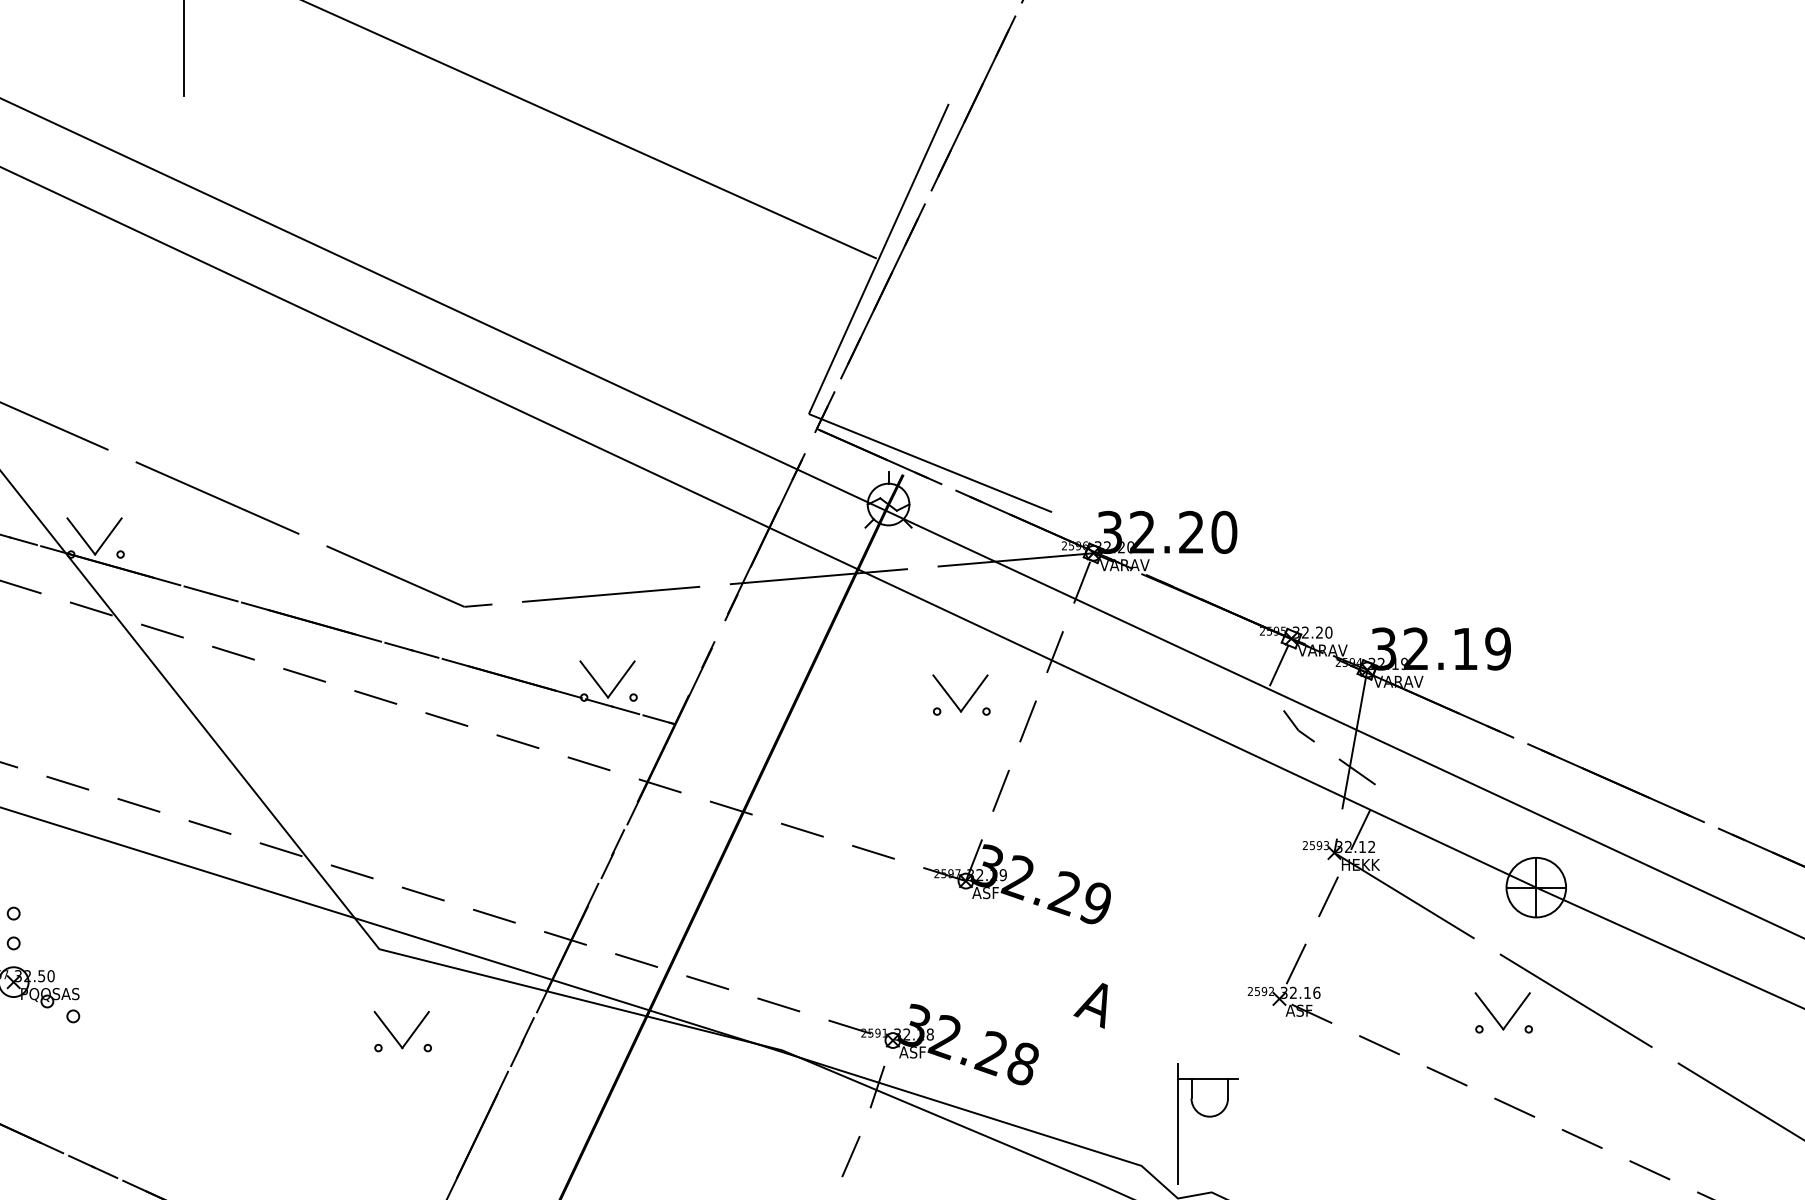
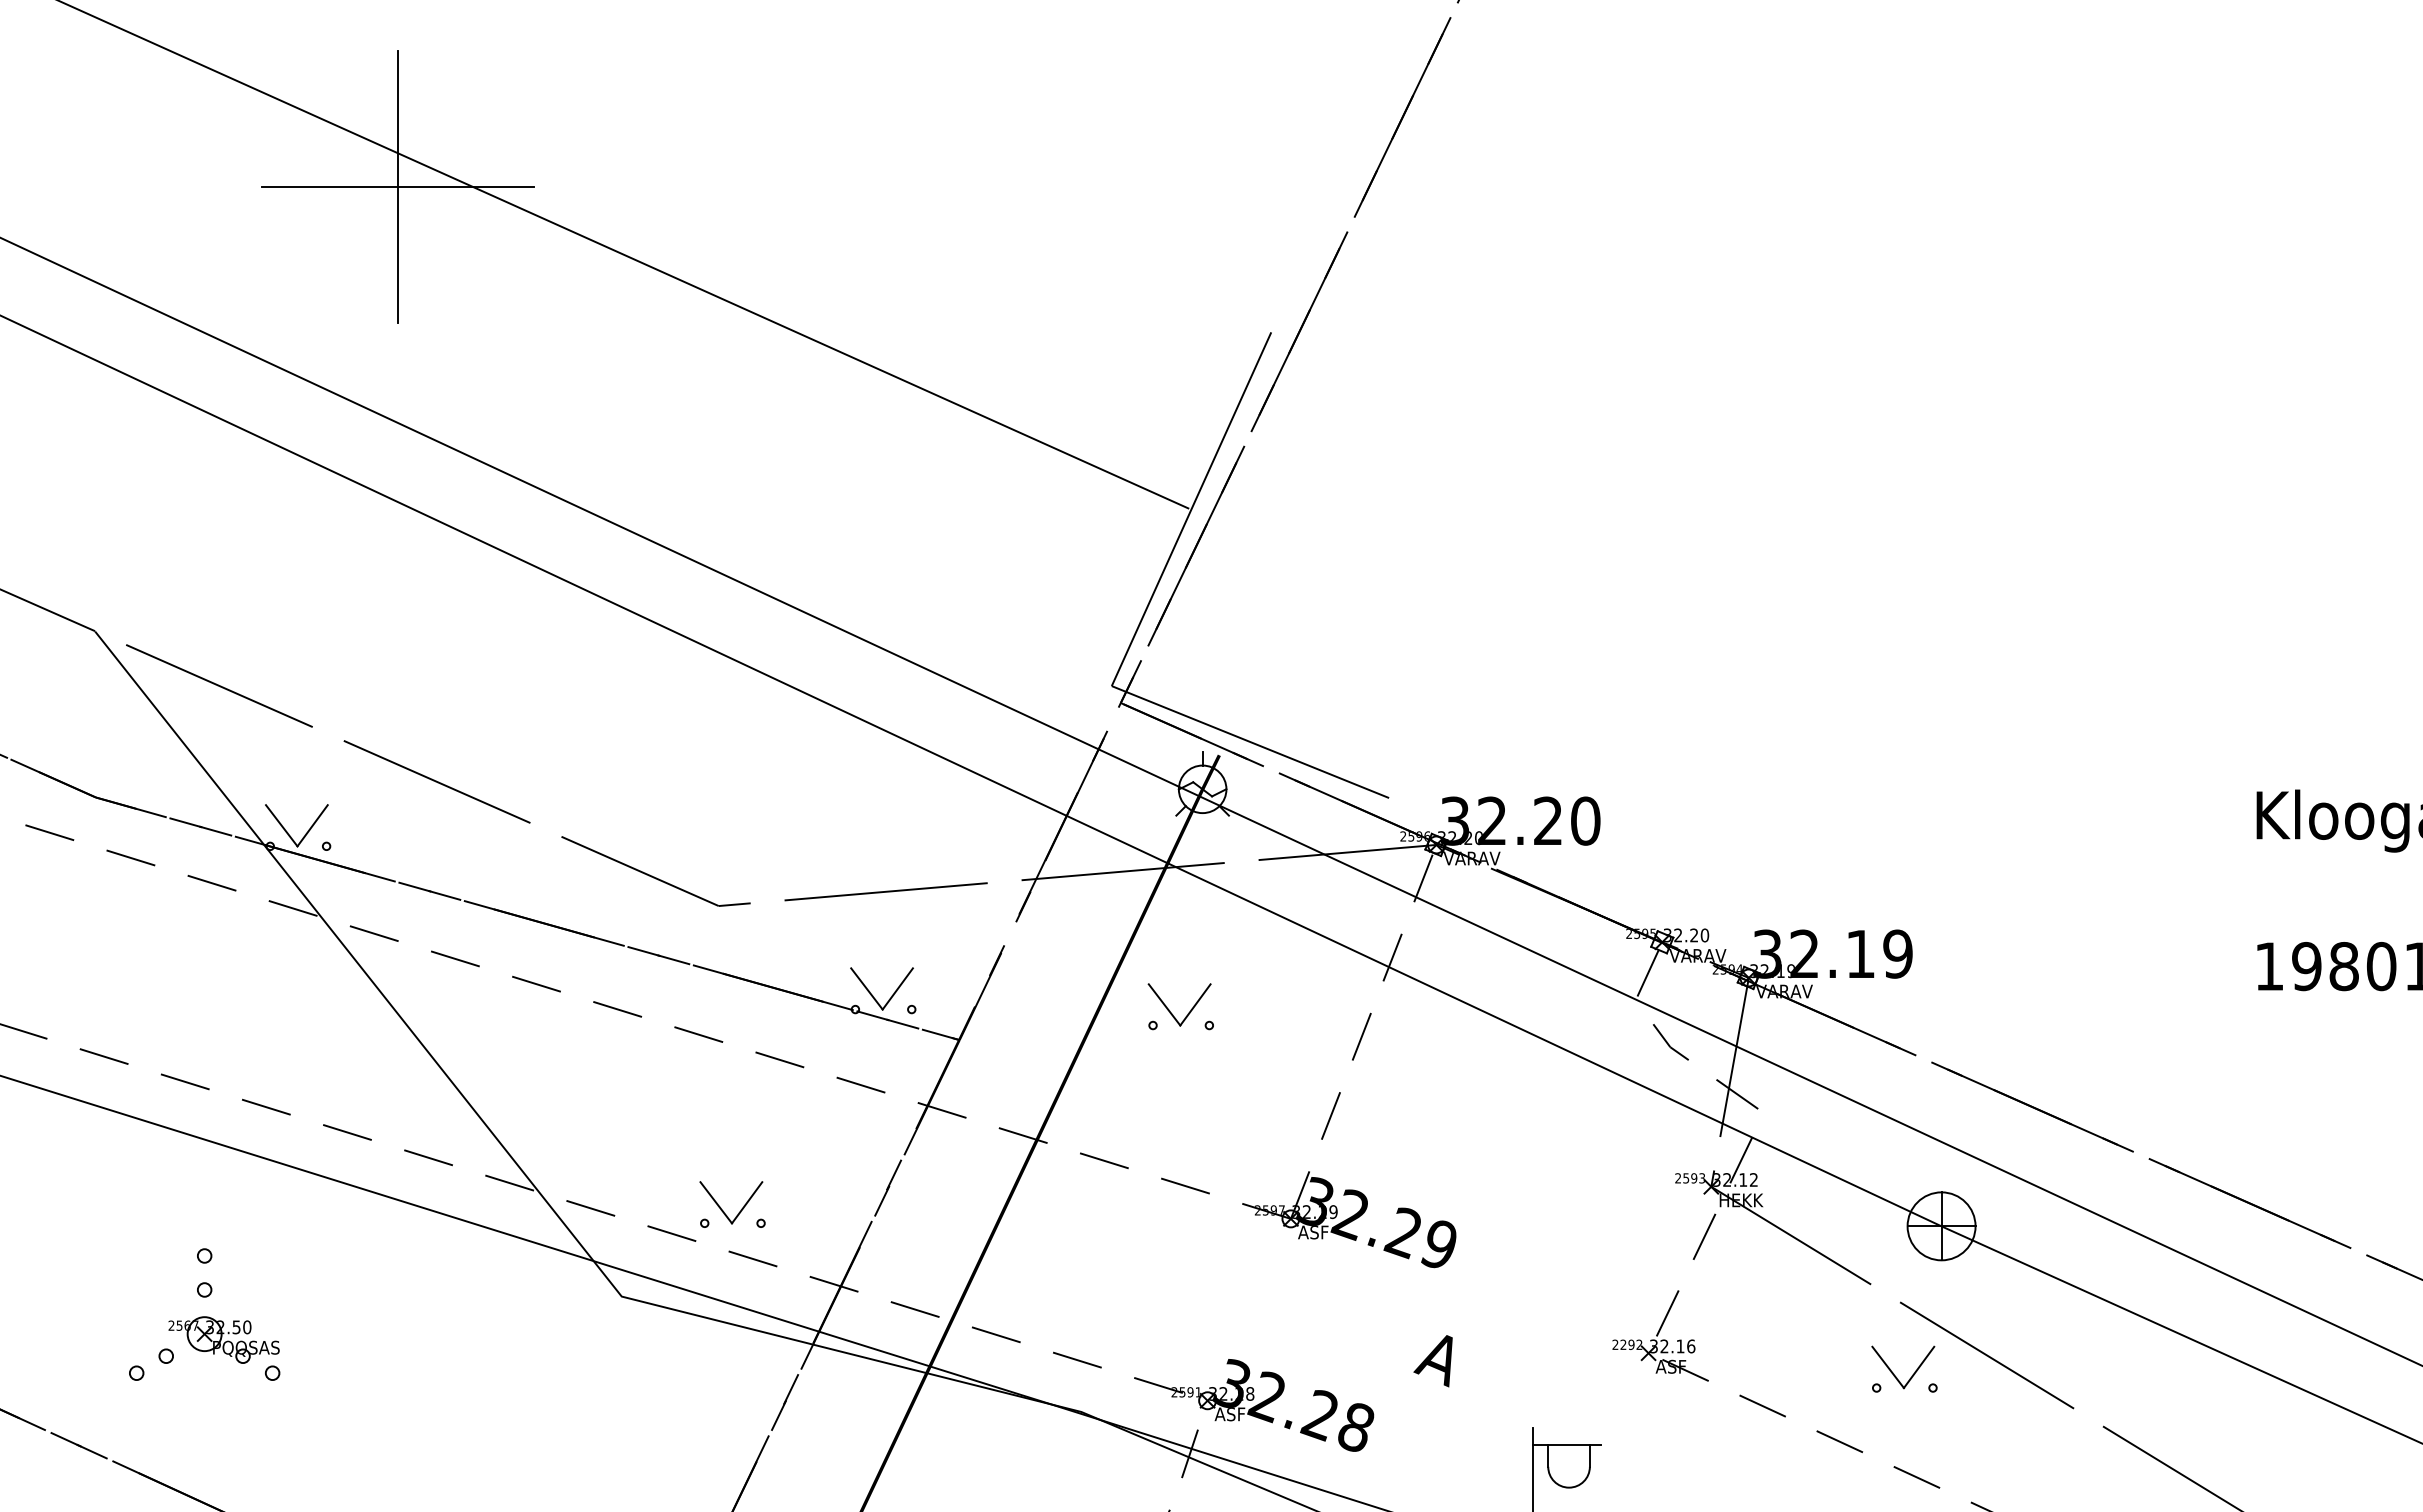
part: (968, 700) -> (1188, 1012), moved
text: (1257, 991) -> (1623, 1344), 2592 -> 2292
part: (410, 1035) -> (741, 1208), moved

